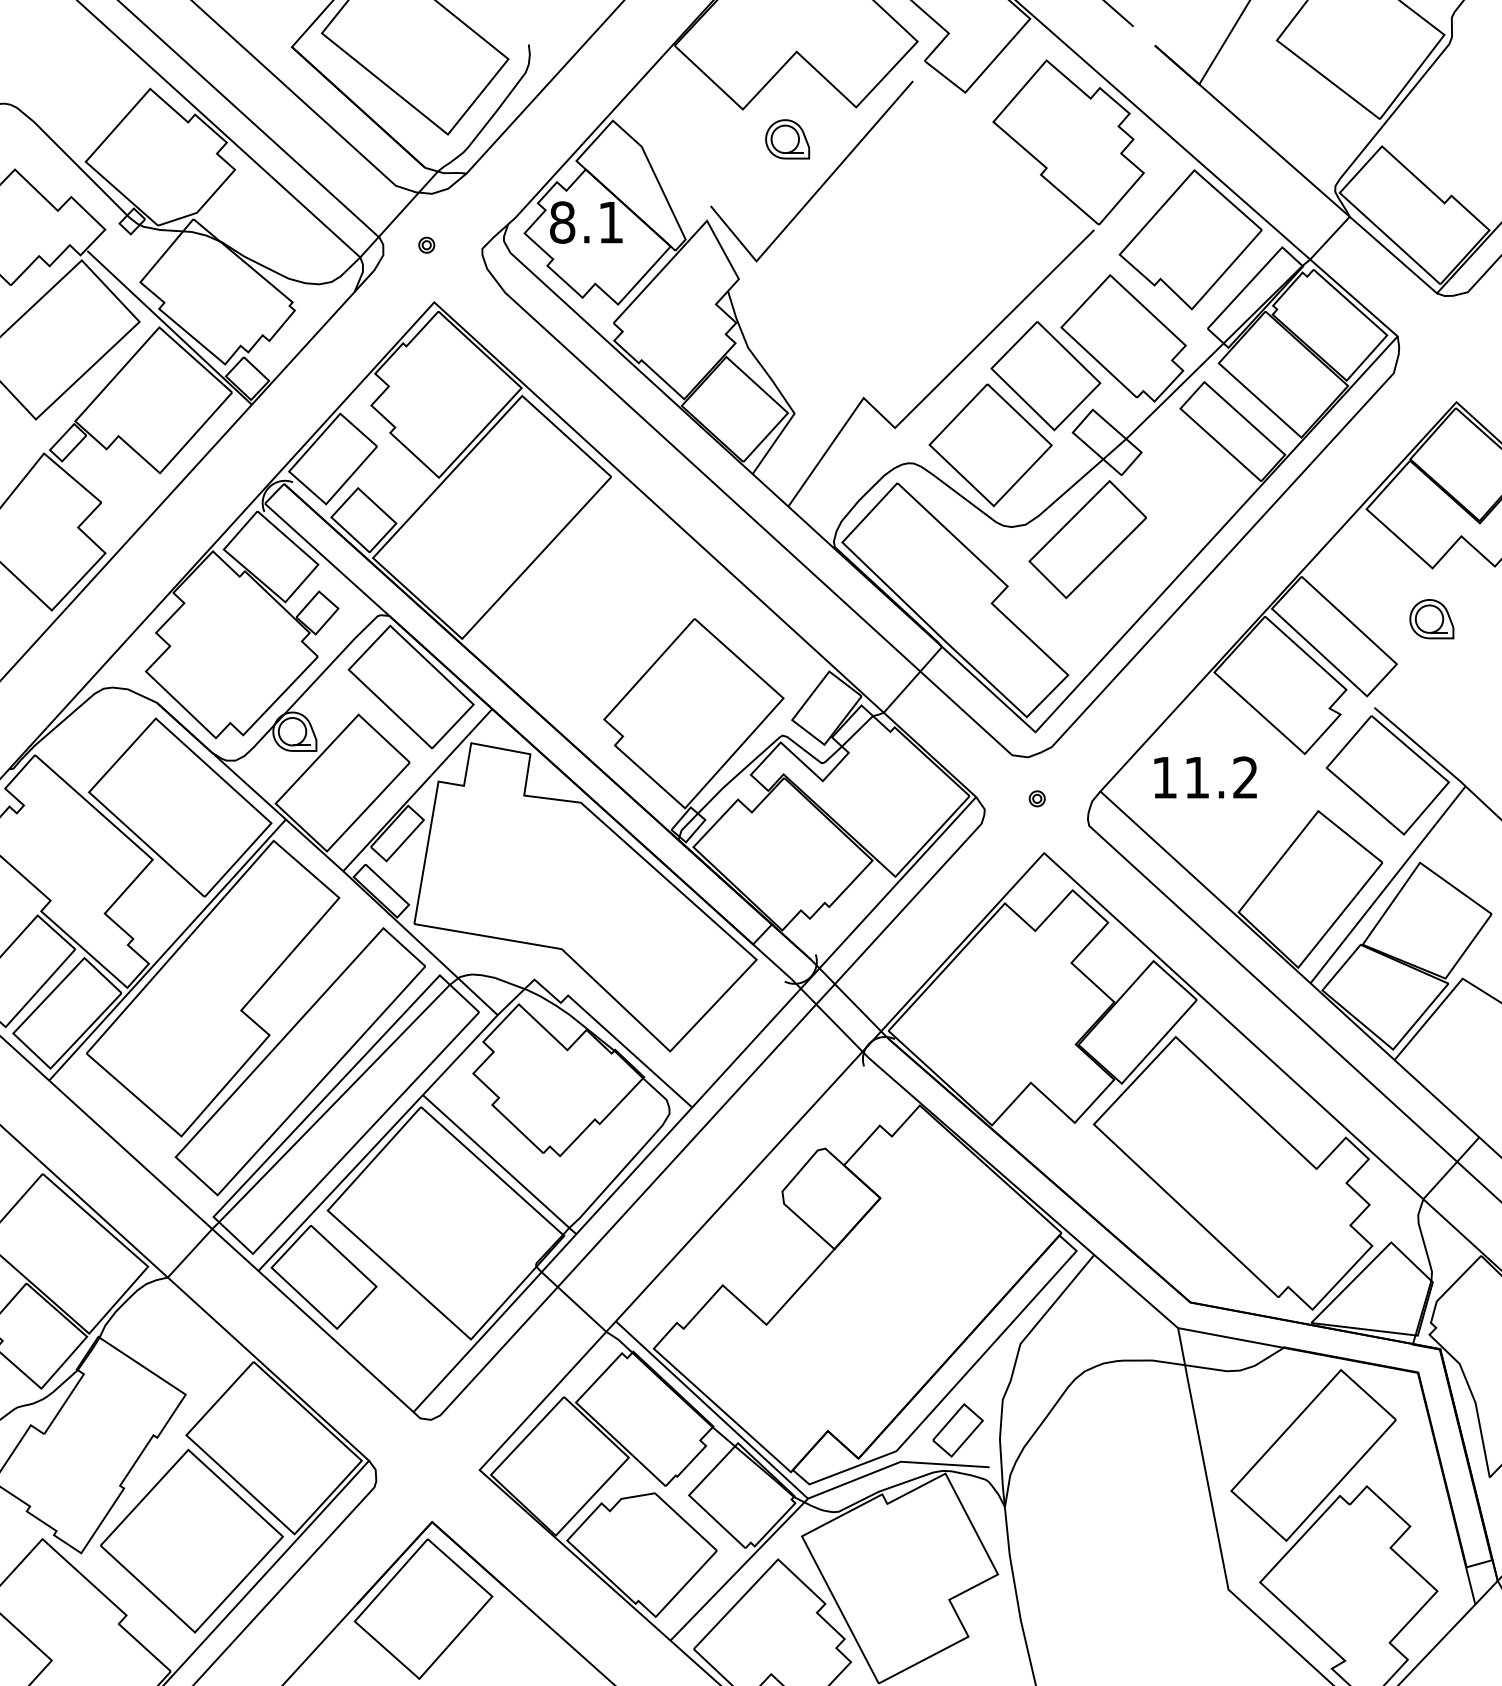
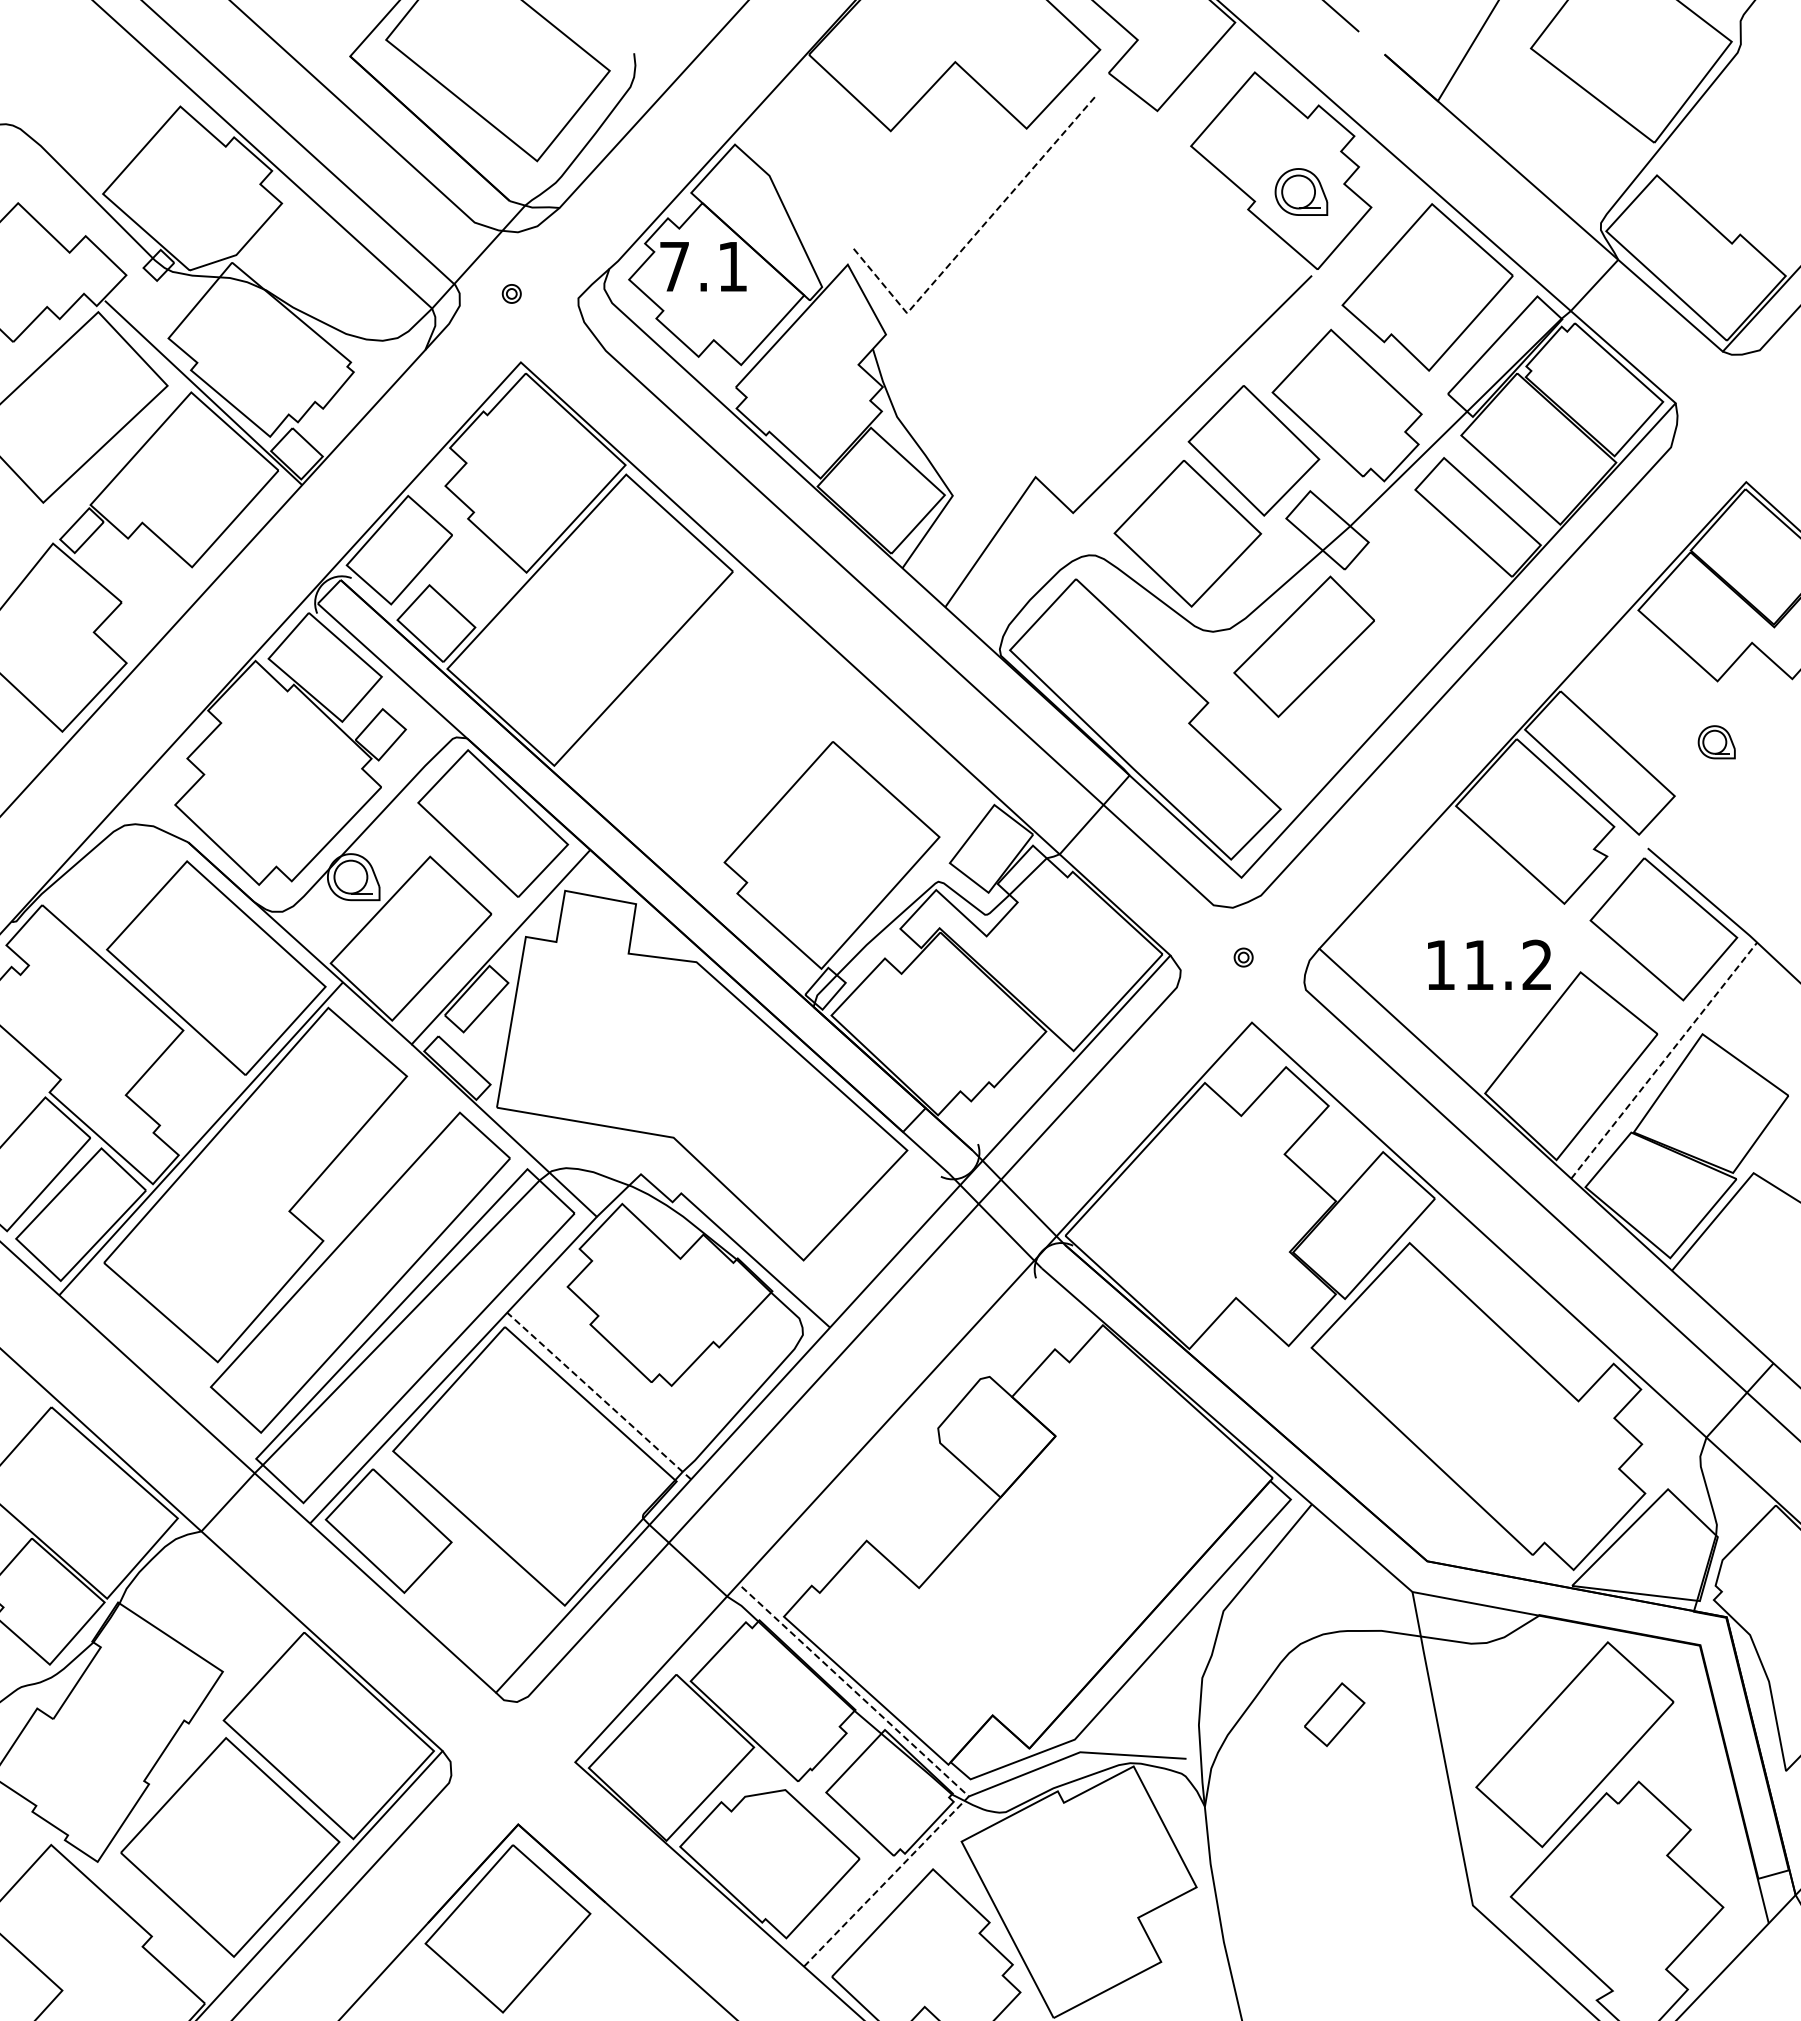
part: (787, 138) -> (1301, 191), moved
line: (810, 198) -> (971, 238), solid -> dashed
text: (562, 222) -> (674, 266), 8.1 -> 7.1
part: (1431, 619) -> (1716, 742), size x0.7
text: (1205, 777) -> (1489, 964), moved
line: (1388, 884) -> (1664, 1060), solid -> dashed
line: (499, 1165) -> (599, 1396), solid -> dashed
part: (957, 1430) -> (1334, 1714), moved
line: (785, 1476) -> (941, 1770), solid -> dashed

